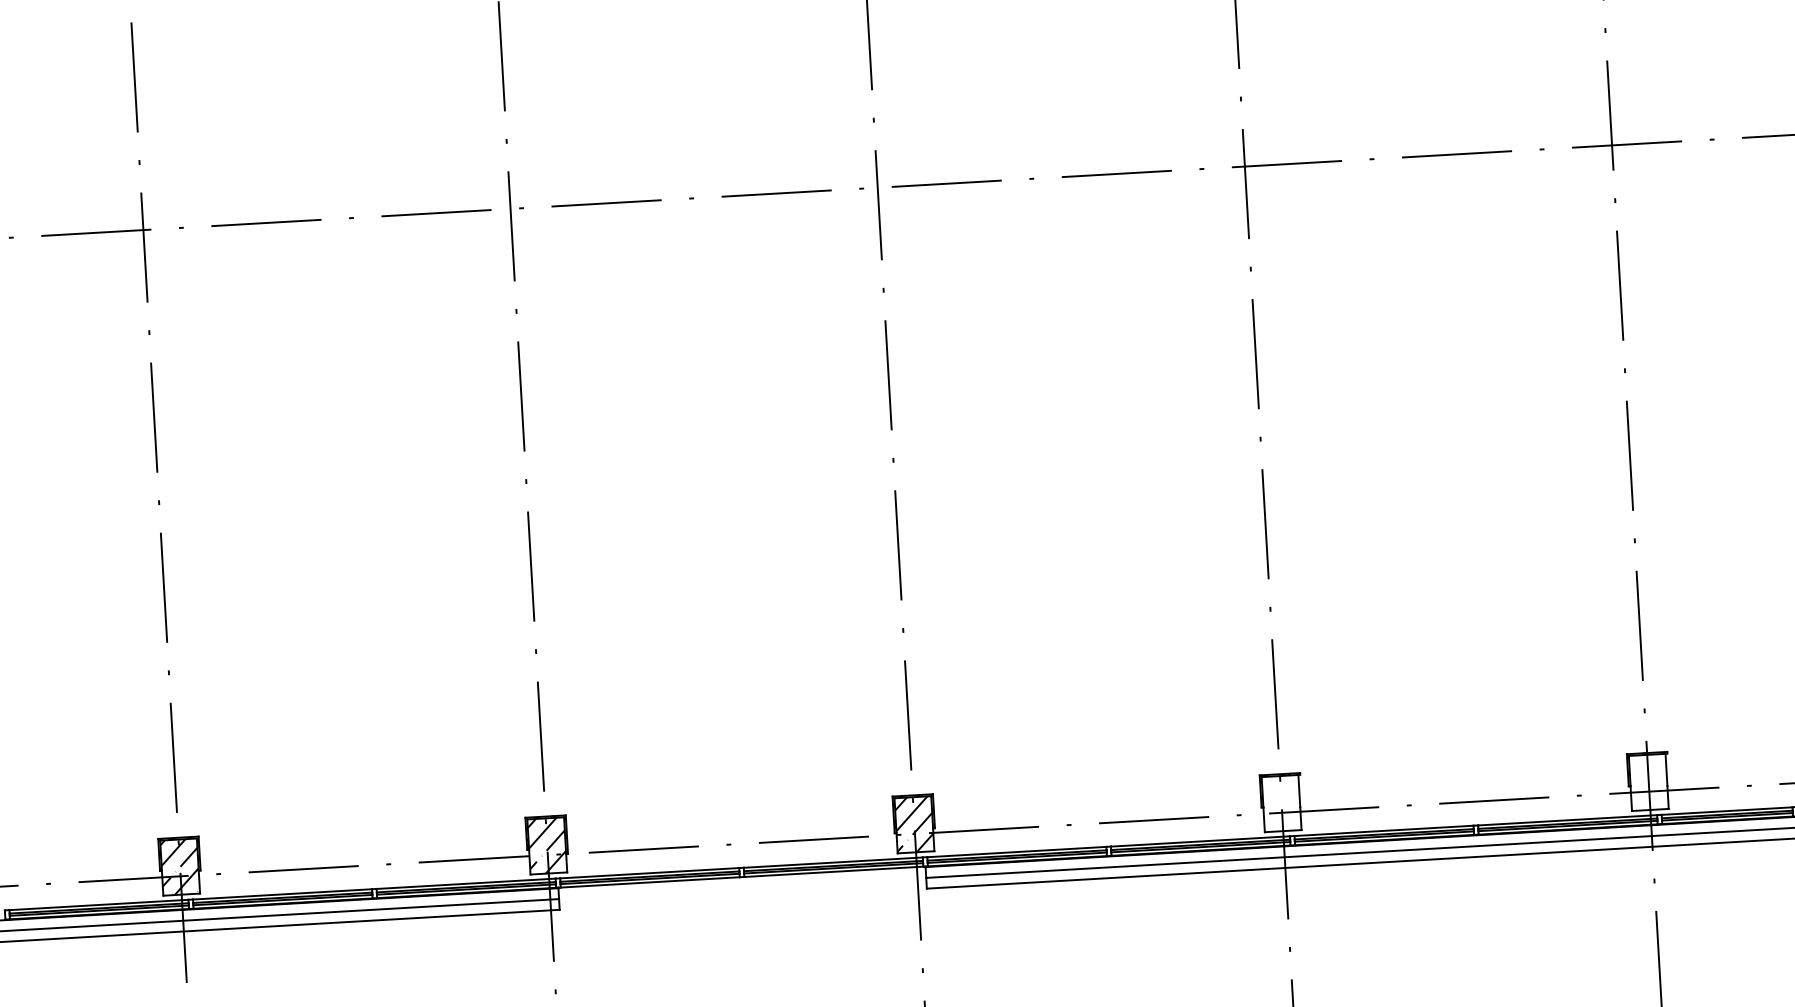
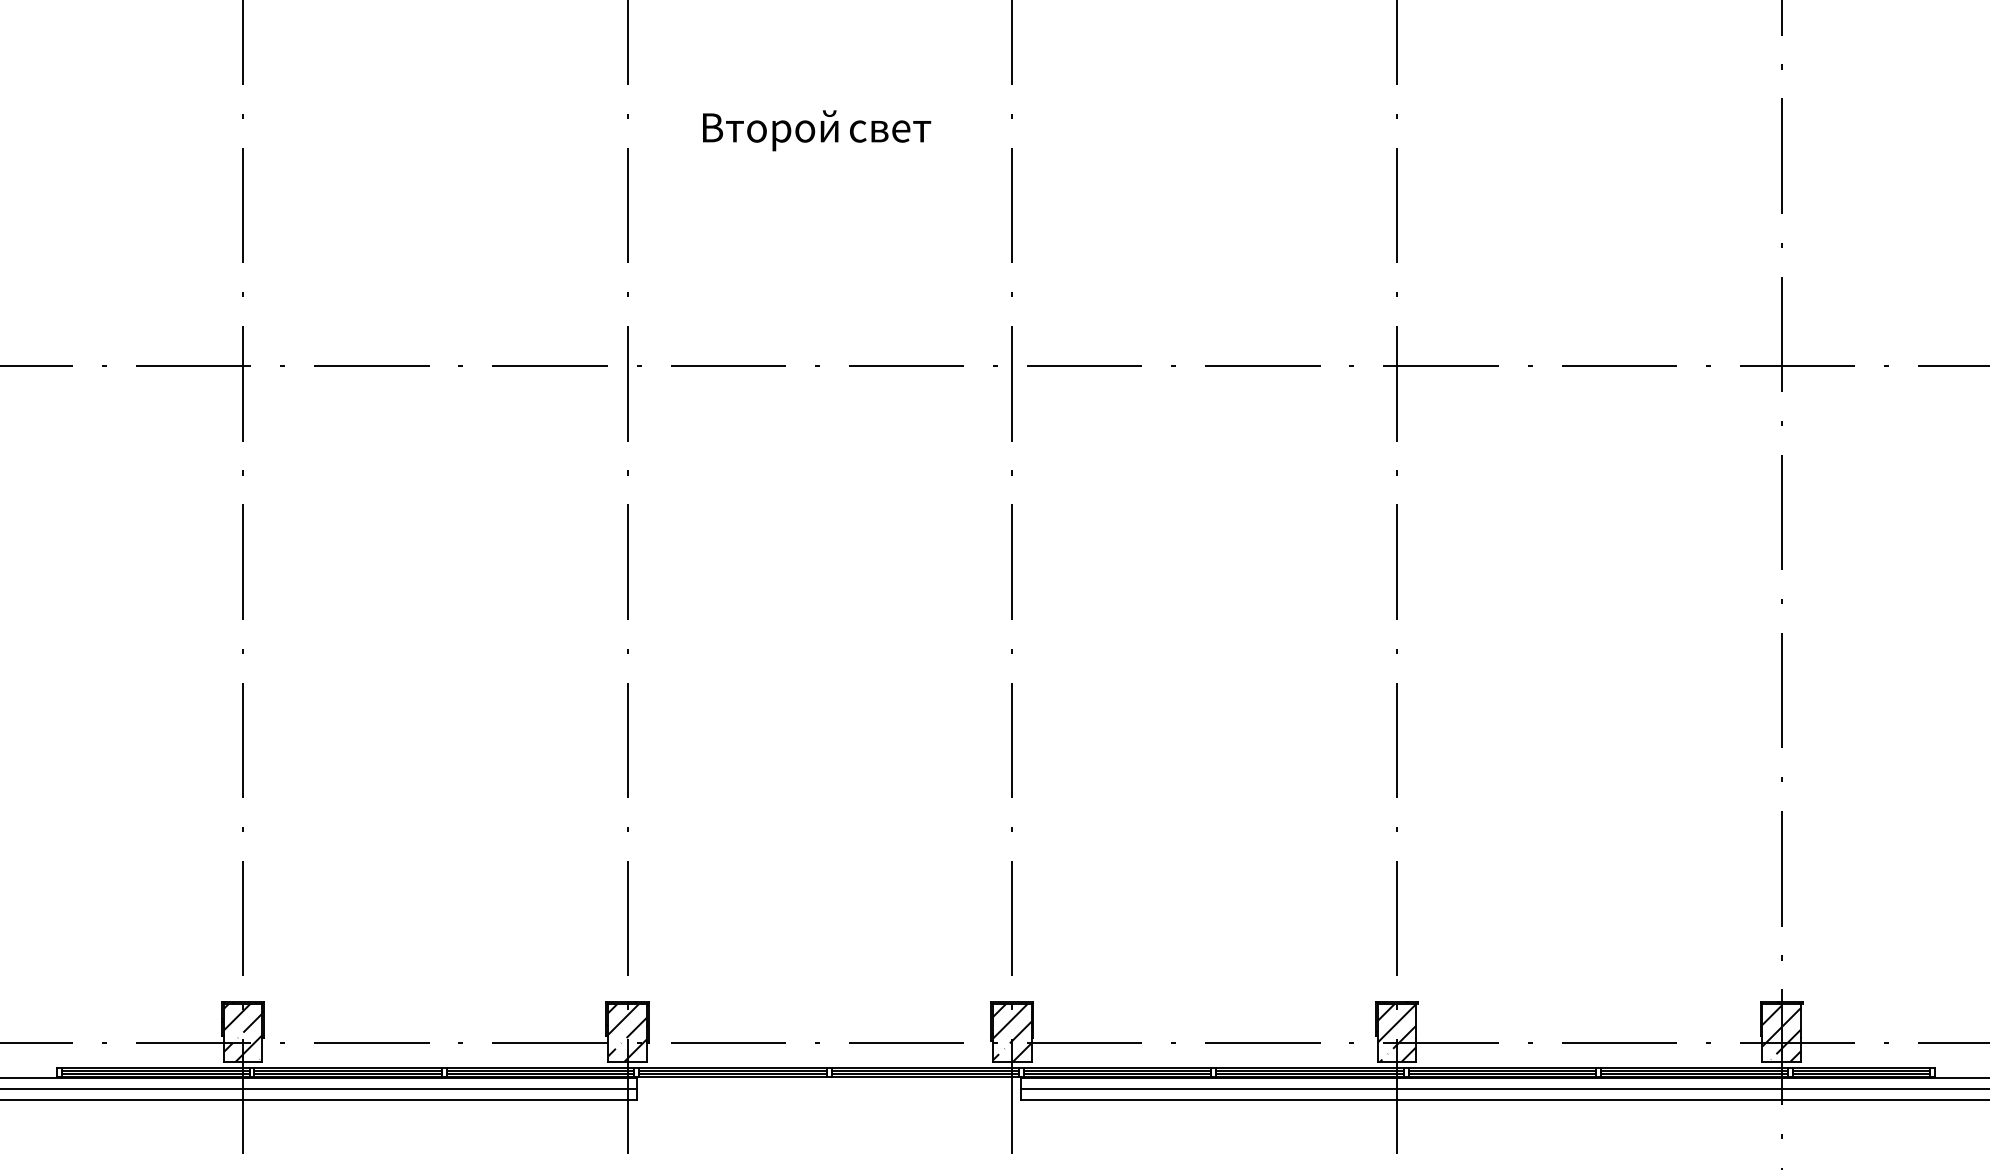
hatch: (1648, 782) -> (1781, 1033), added
hatch: (1281, 803) -> (1396, 1032), added

